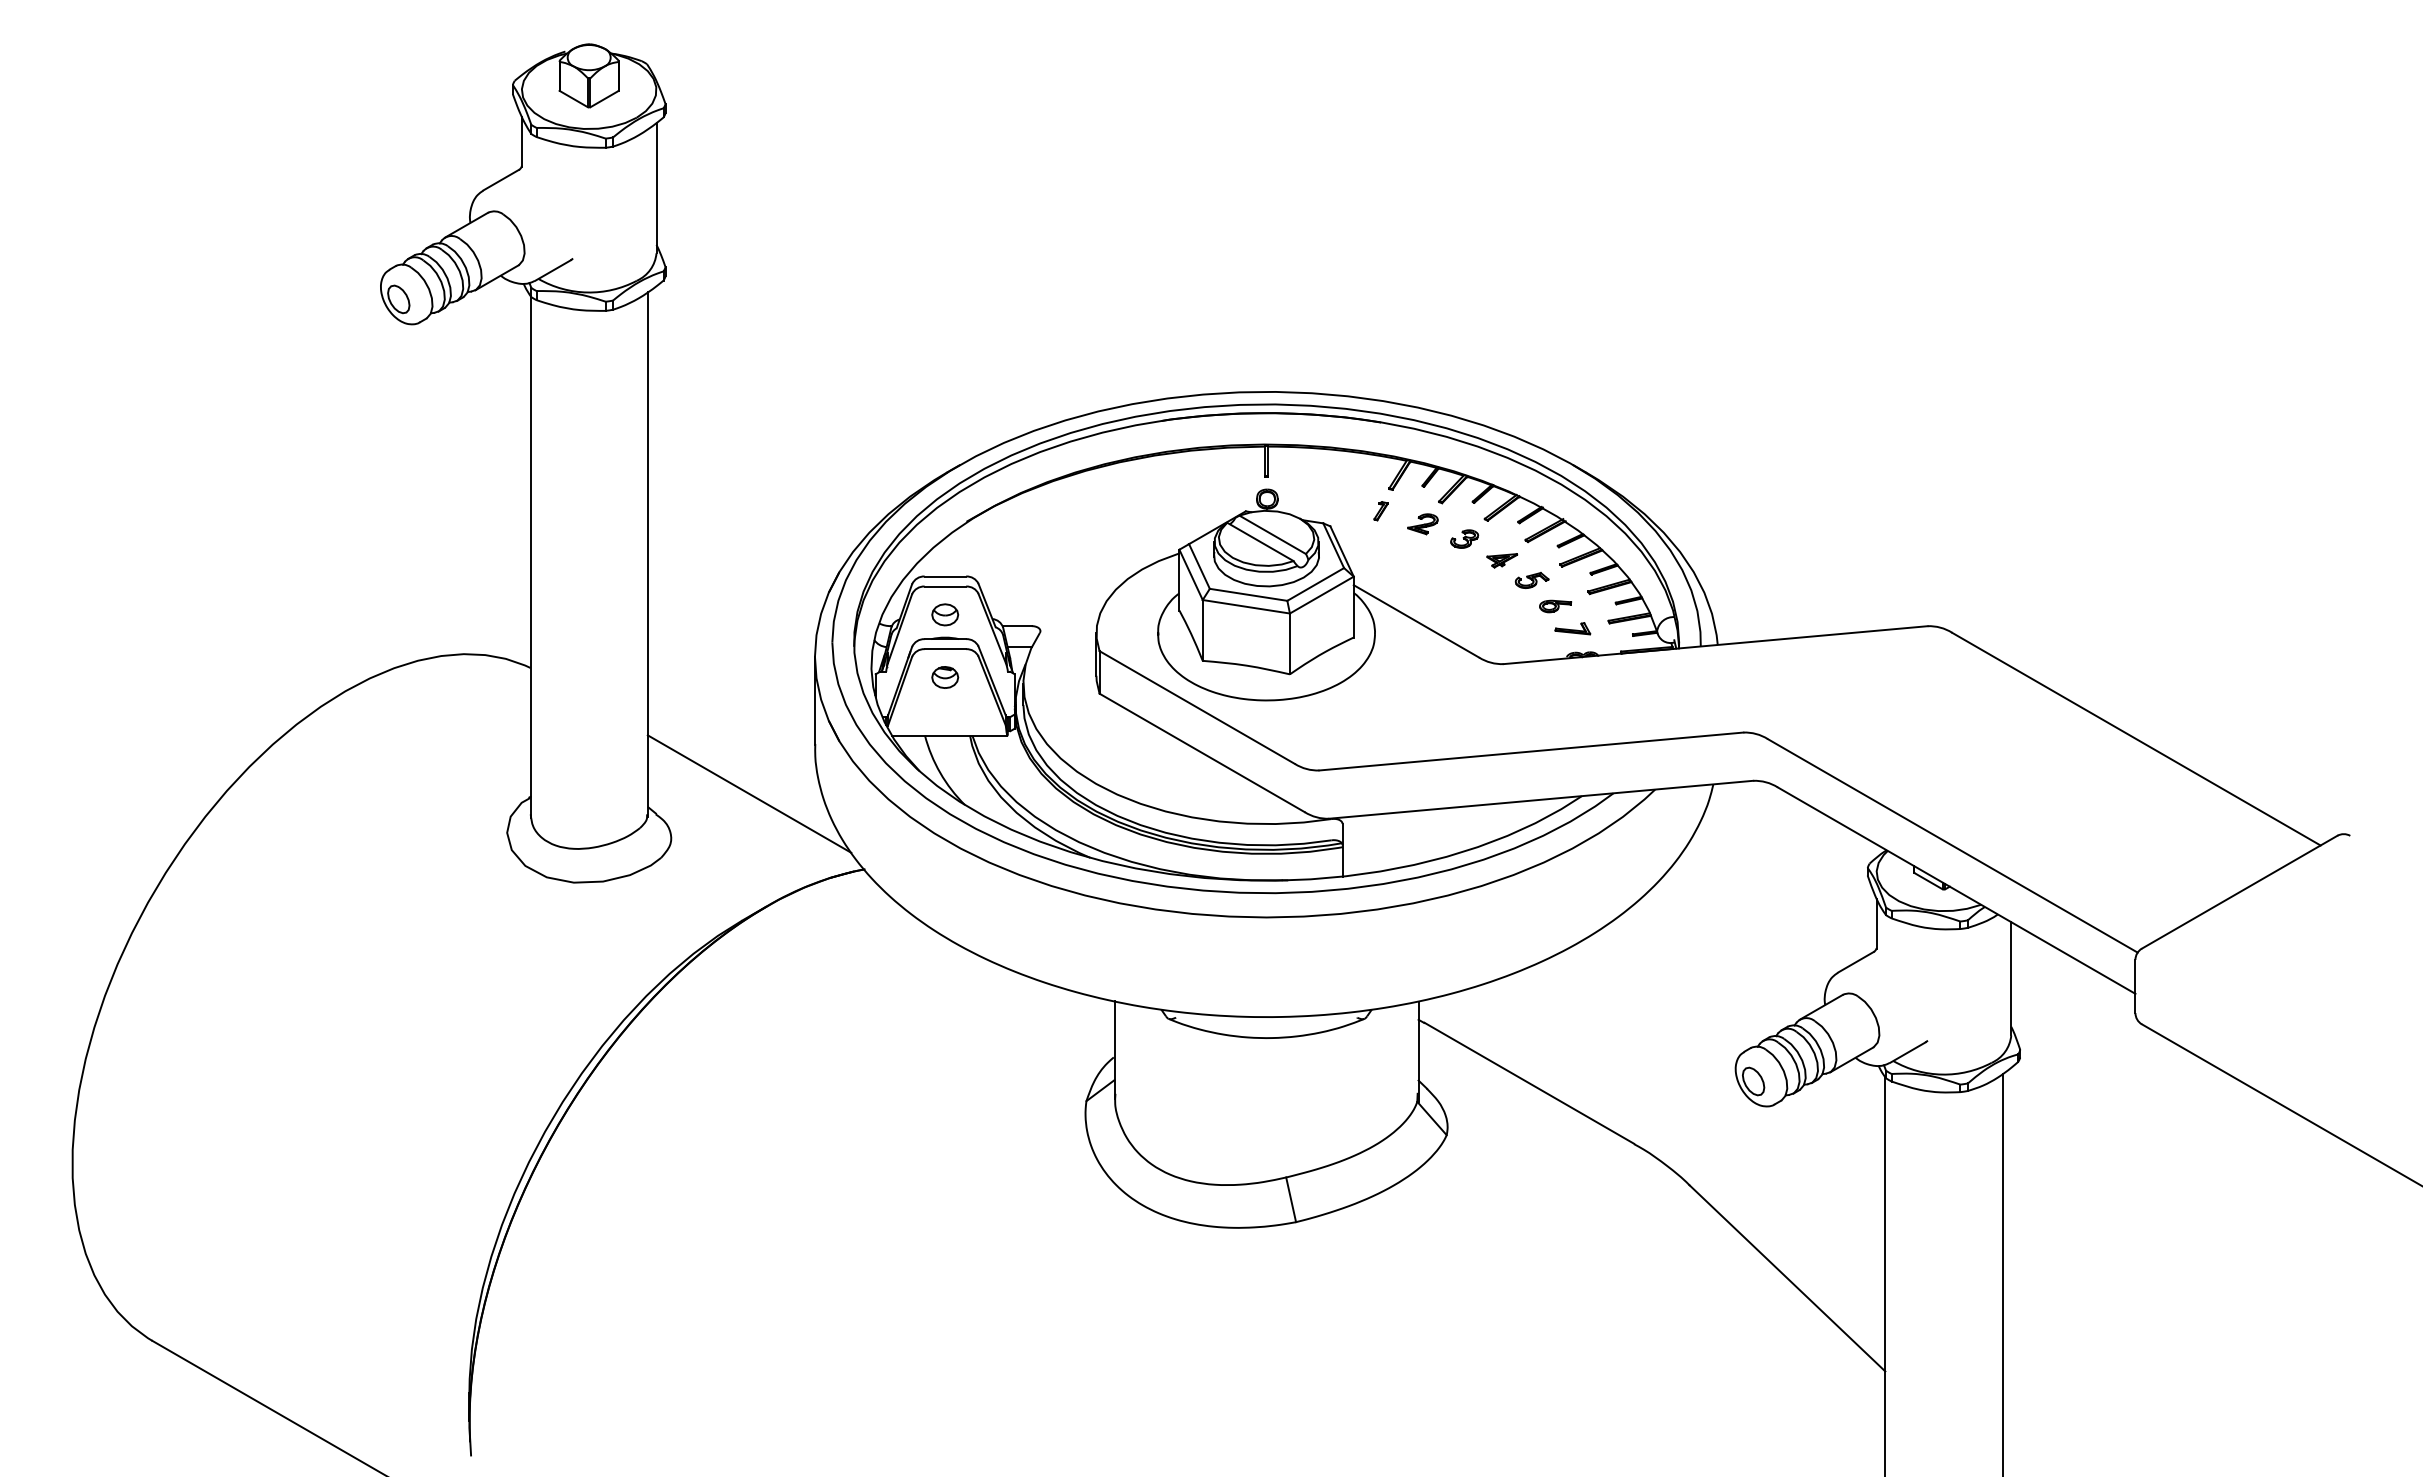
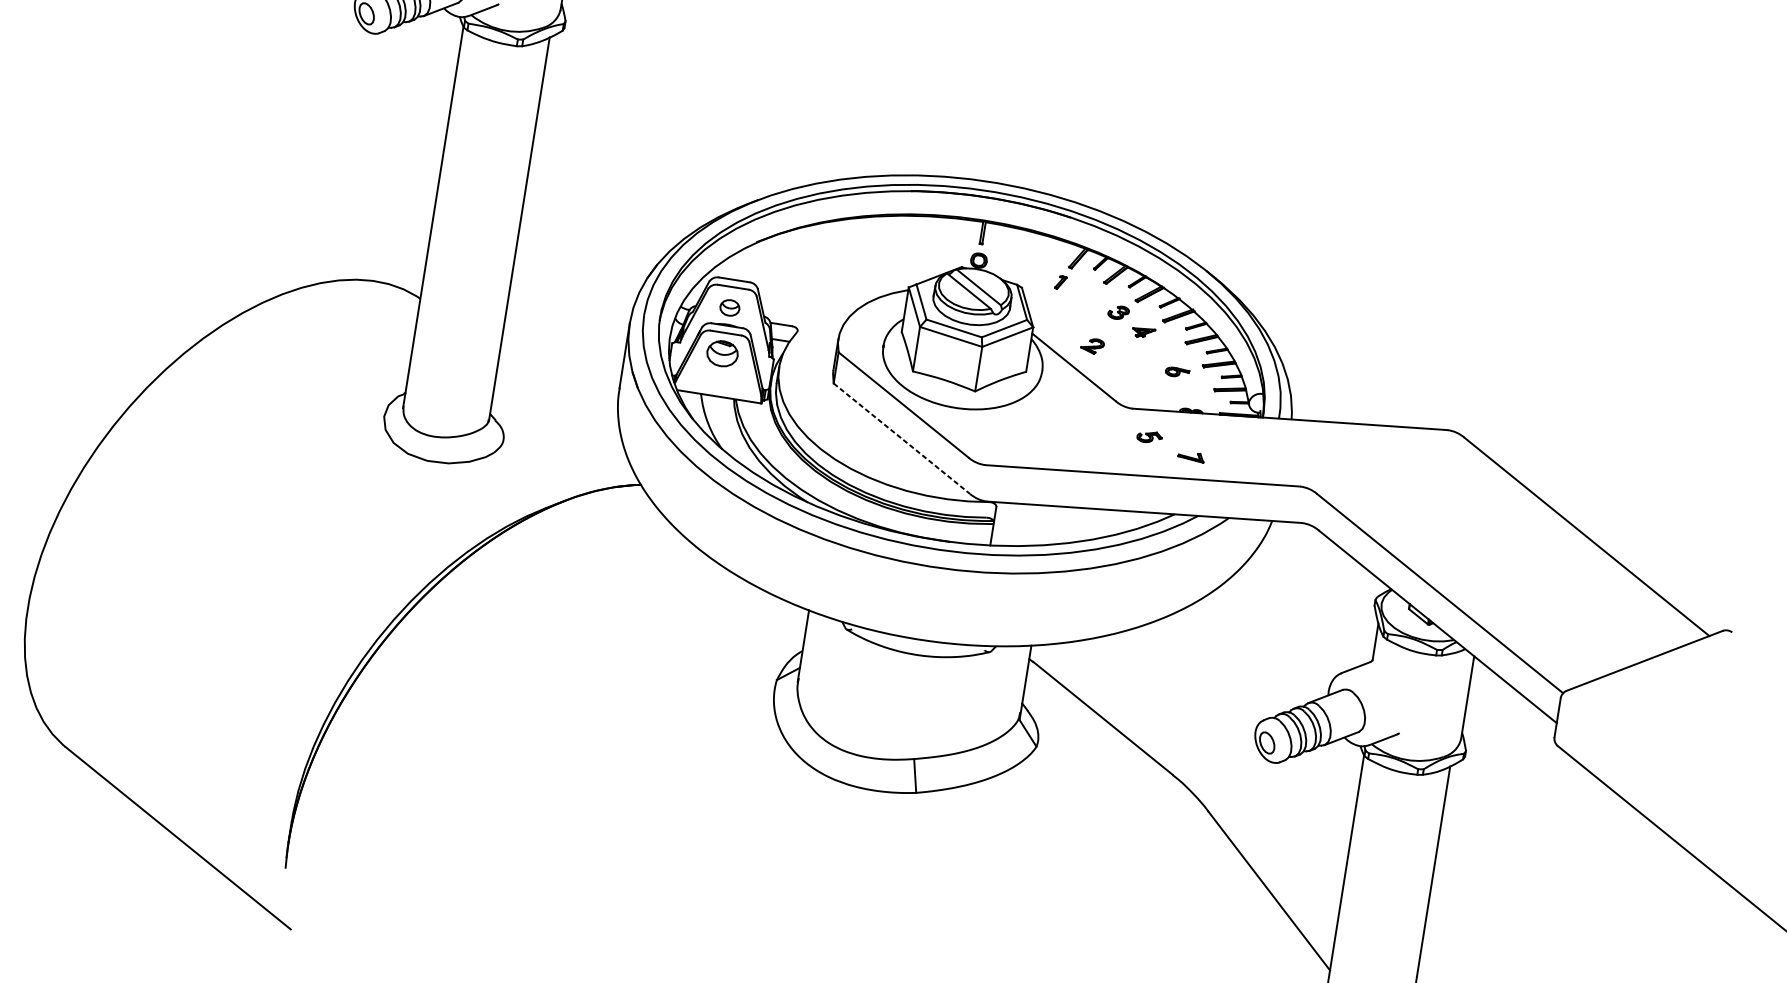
part: (1422, 524) -> (1092, 346), moved
part: (1531, 580) -> (1149, 437), moved
part: (1572, 628) -> (1191, 456), moved
part: (945, 677) -> (722, 353), size x1.6
line: (1202, 753) -> (902, 439), solid -> dashed
line: (749, 793) -> (566, 415), removed

